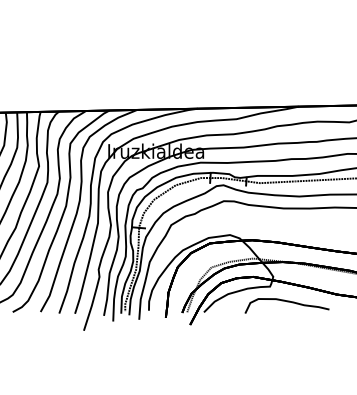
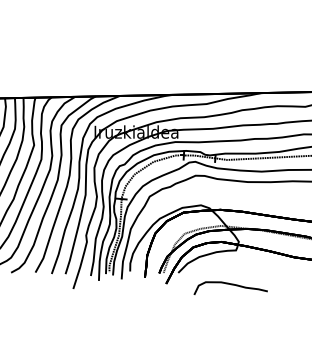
curve: (287, 302) -> (231, 285), moved

